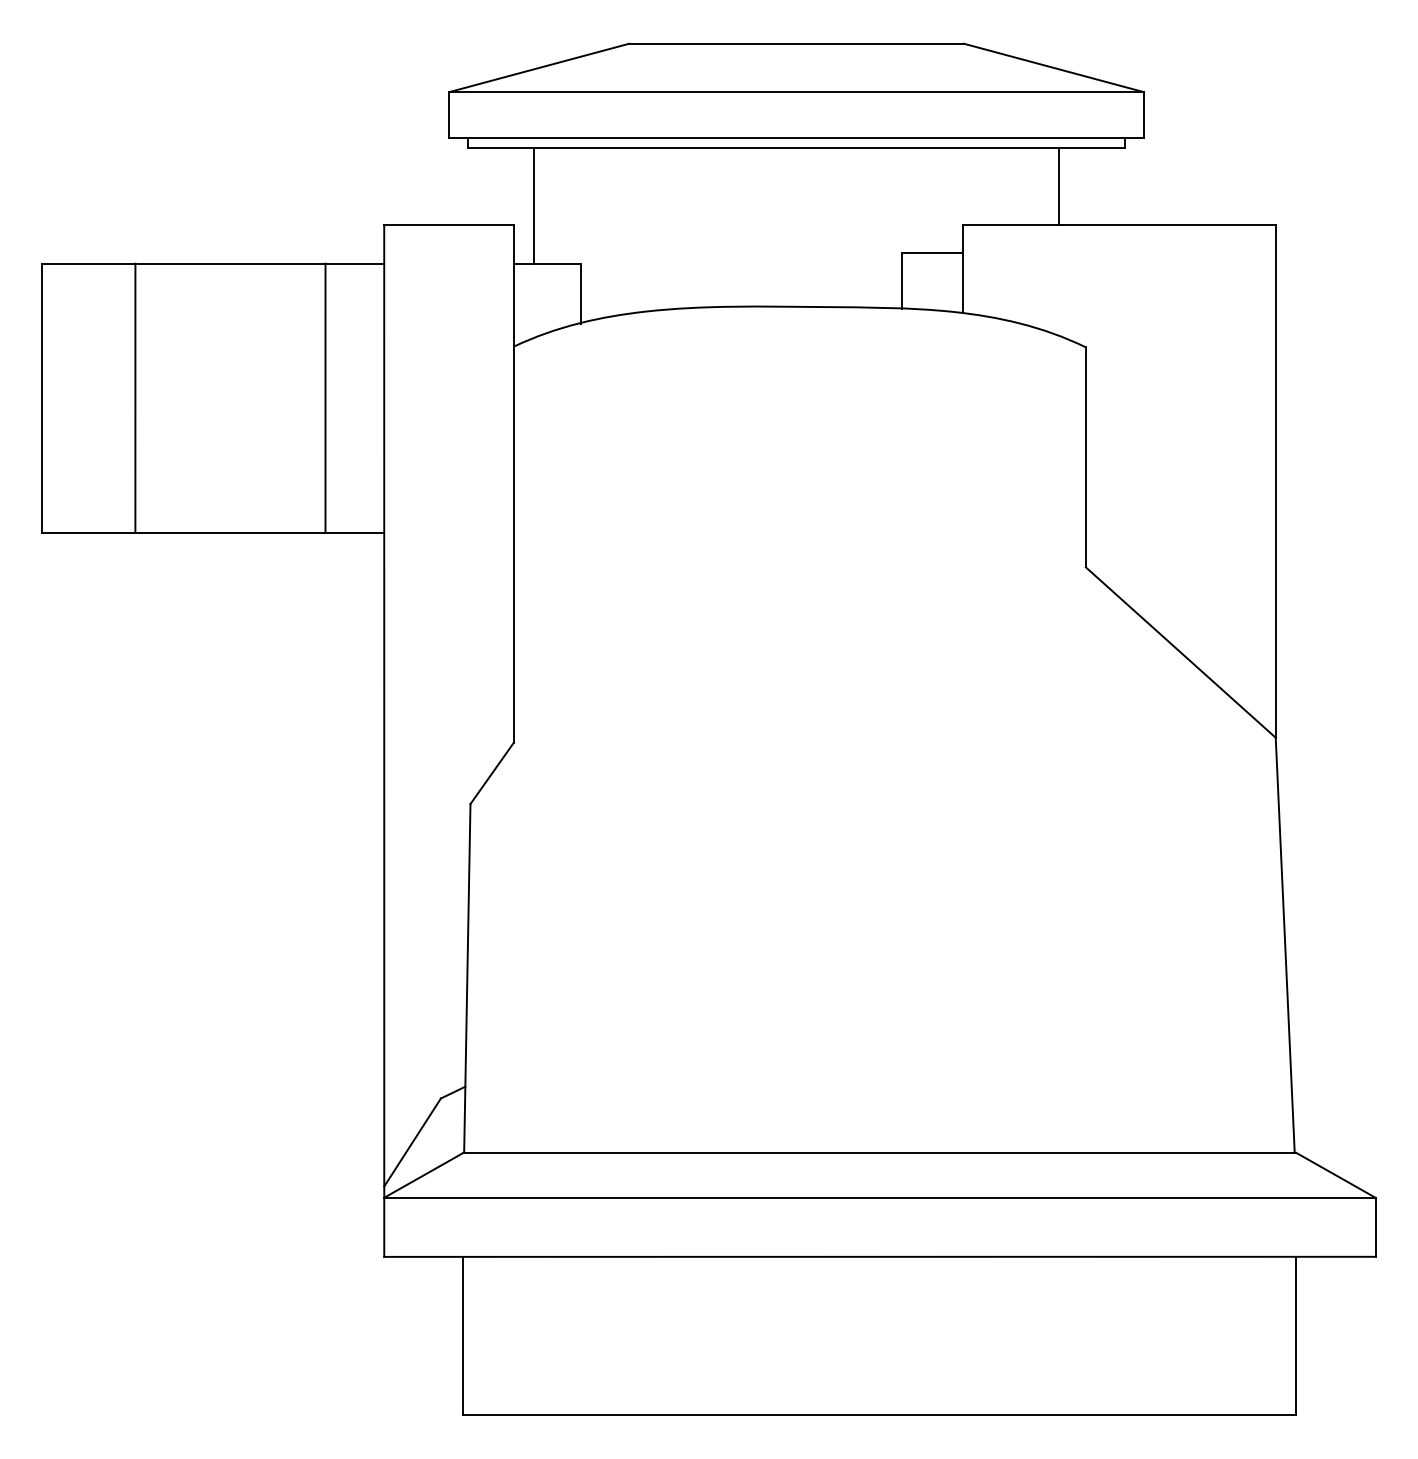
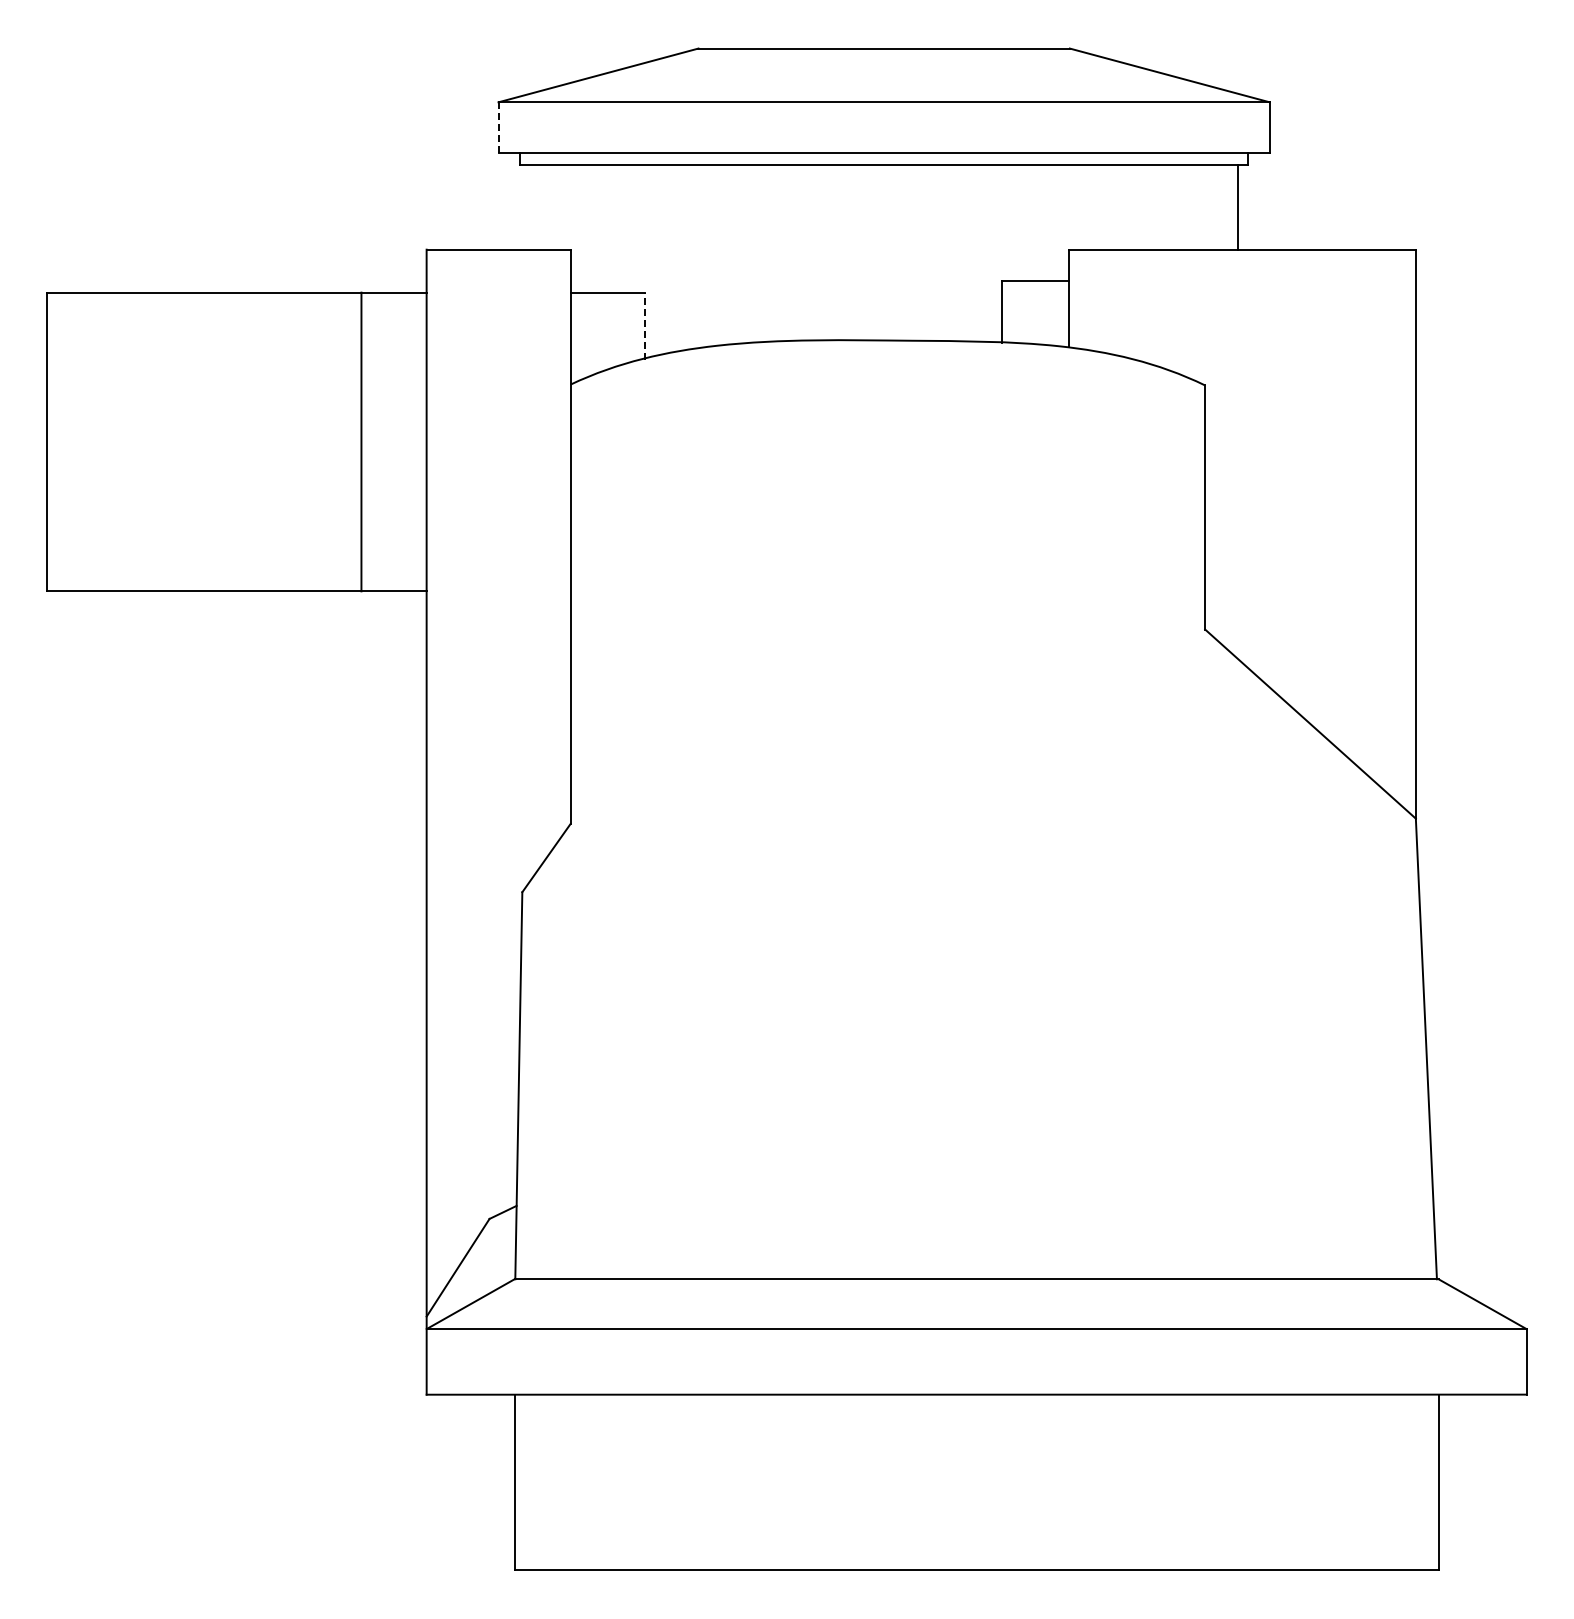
line: (449, 114) -> (498, 127), solid -> dashed
line: (1059, 186) -> (1238, 206), moved
line: (534, 205) -> (593, 228), removed
line: (580, 294) -> (644, 326), solid -> dashed
line: (135, 397) -> (150, 441), removed

